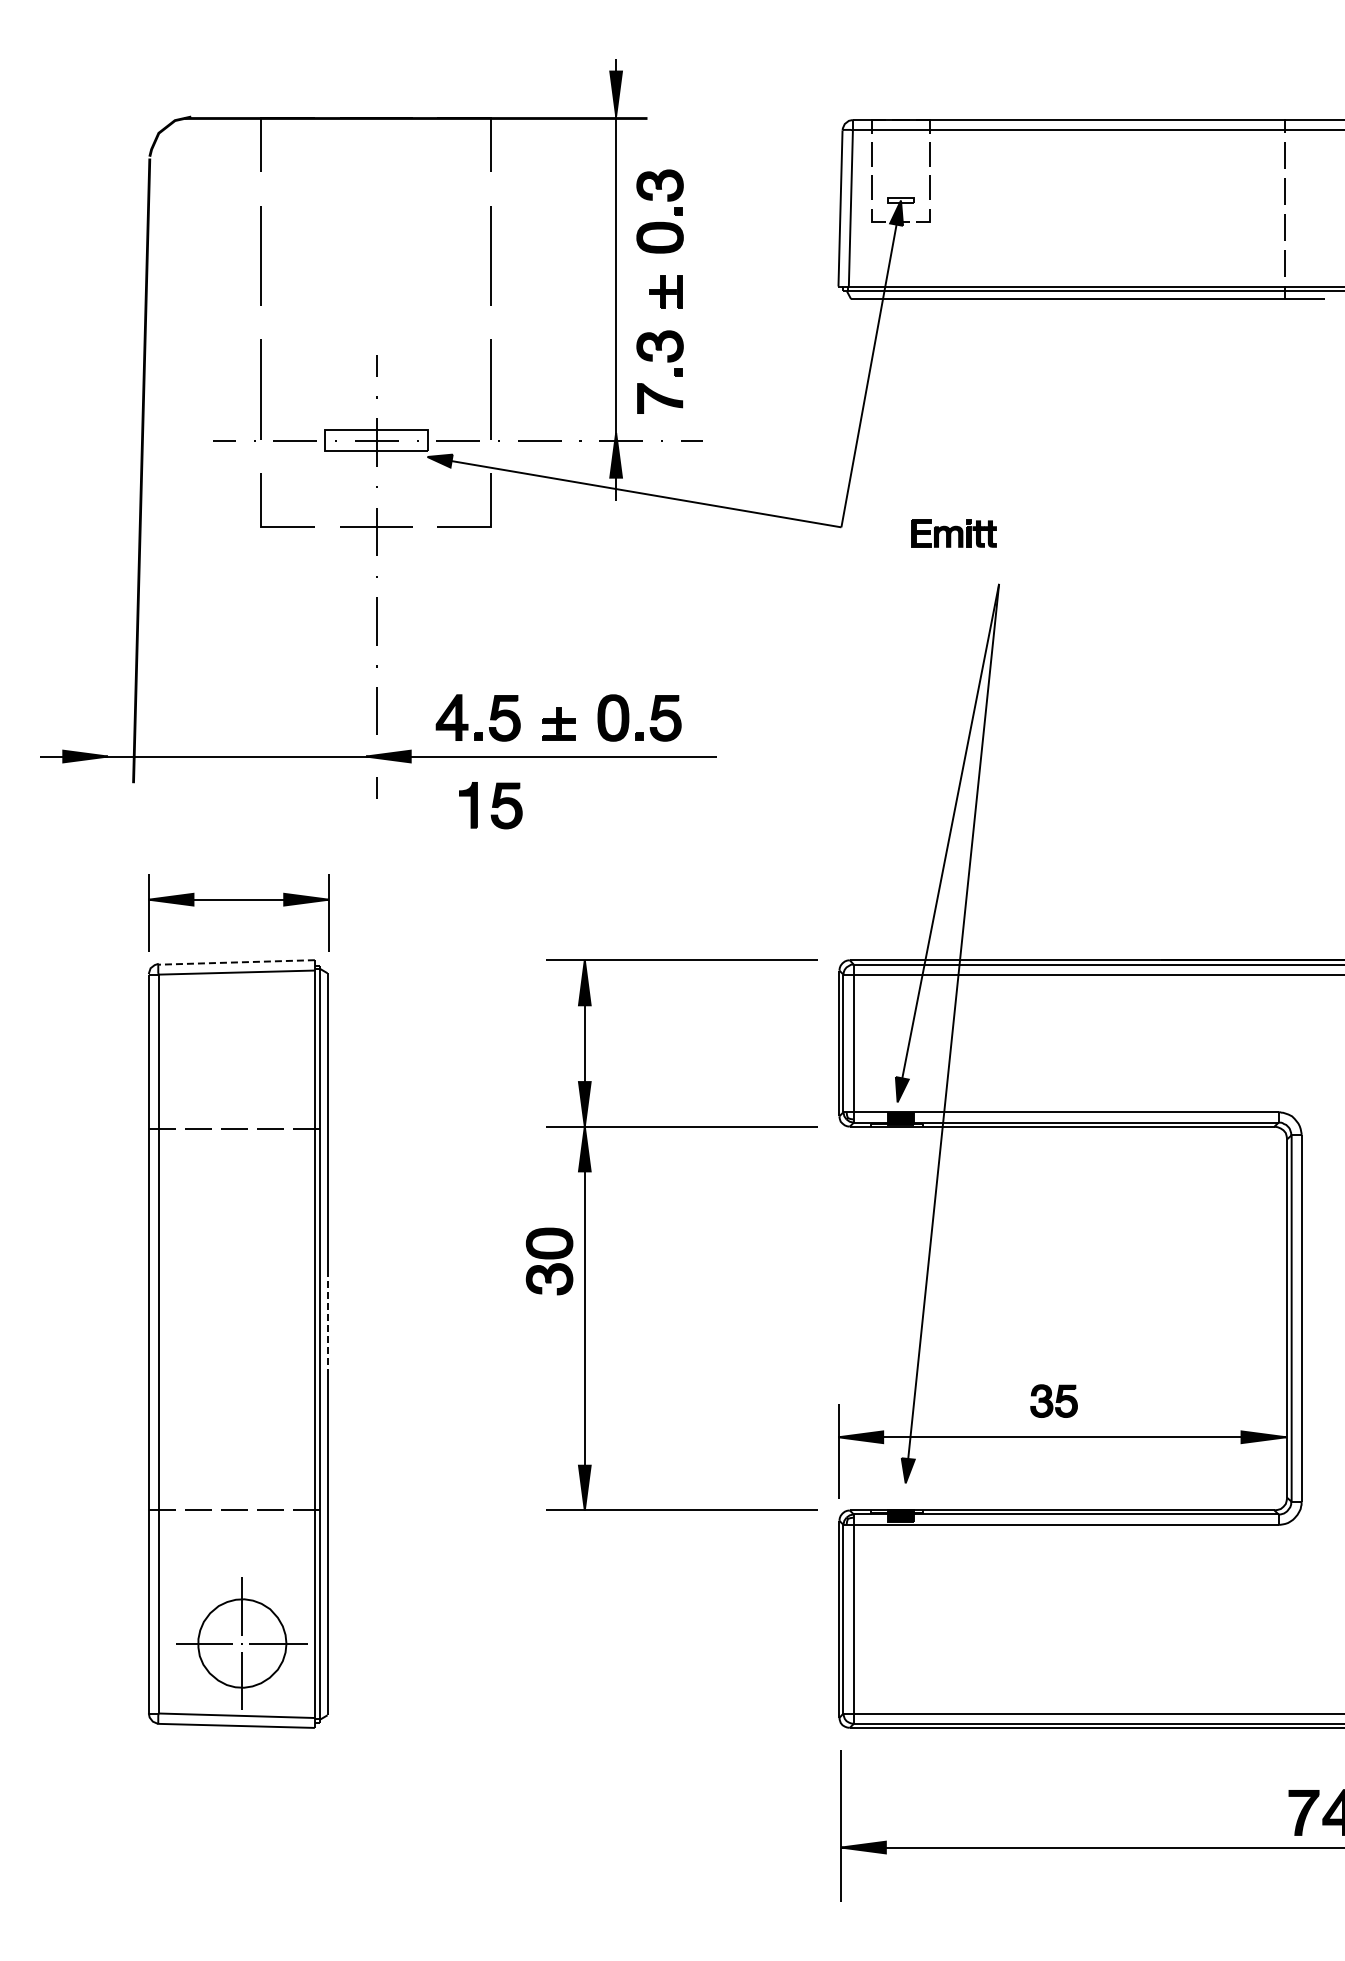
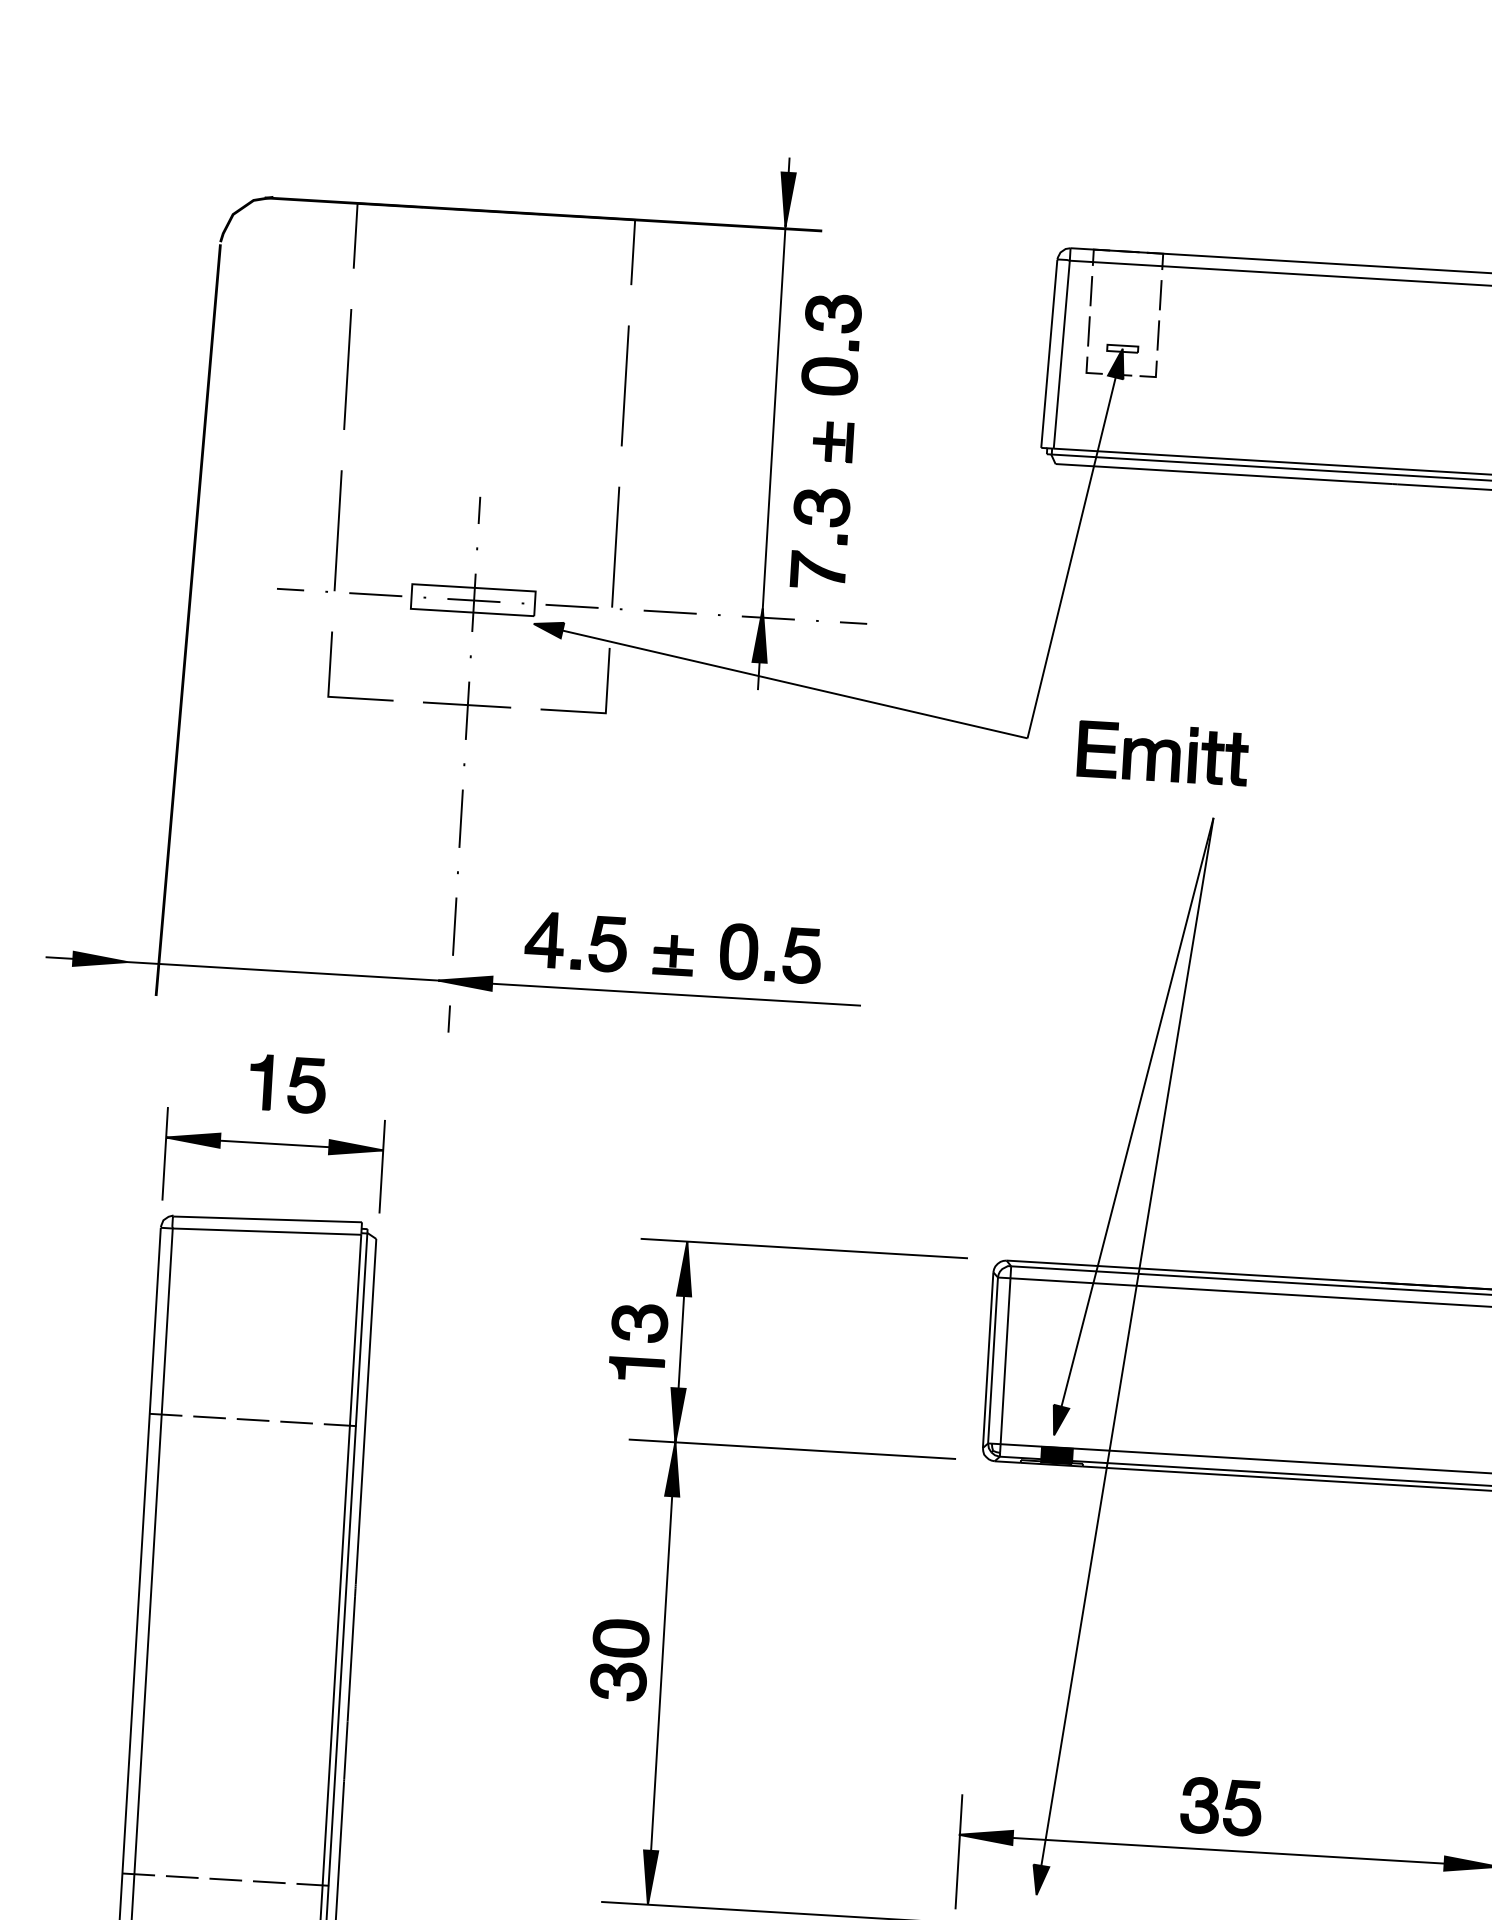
part: (953, 533) -> (1162, 753), size x1.67
part: (490, 805) -> (287, 1083), moved
line: (236, 962) -> (267, 1219), dashed -> solid
part: (556, 1045) -> (647, 1342), added
part: (549, 1261) -> (619, 1660), moved
line: (327, 1323) -> (351, 1661), dashed -> solid
part: (1053, 1400) -> (1220, 1805), size x1.43

